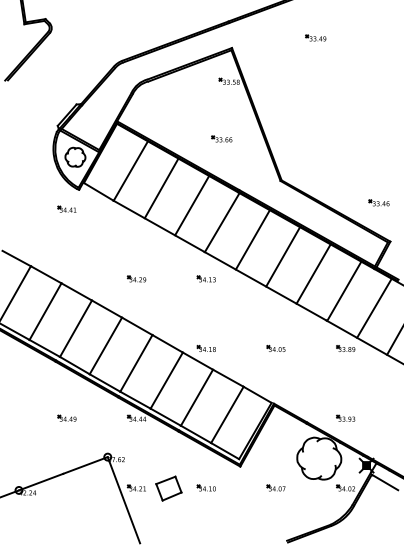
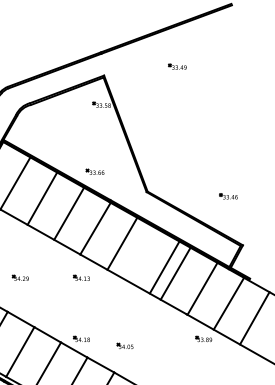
part: (221, 138) -> (94, 171), moved
part: (378, 202) -> (228, 196), moved
line: (283, 256) -> (165, 267), moved
part: (275, 348) -> (124, 345), moved

